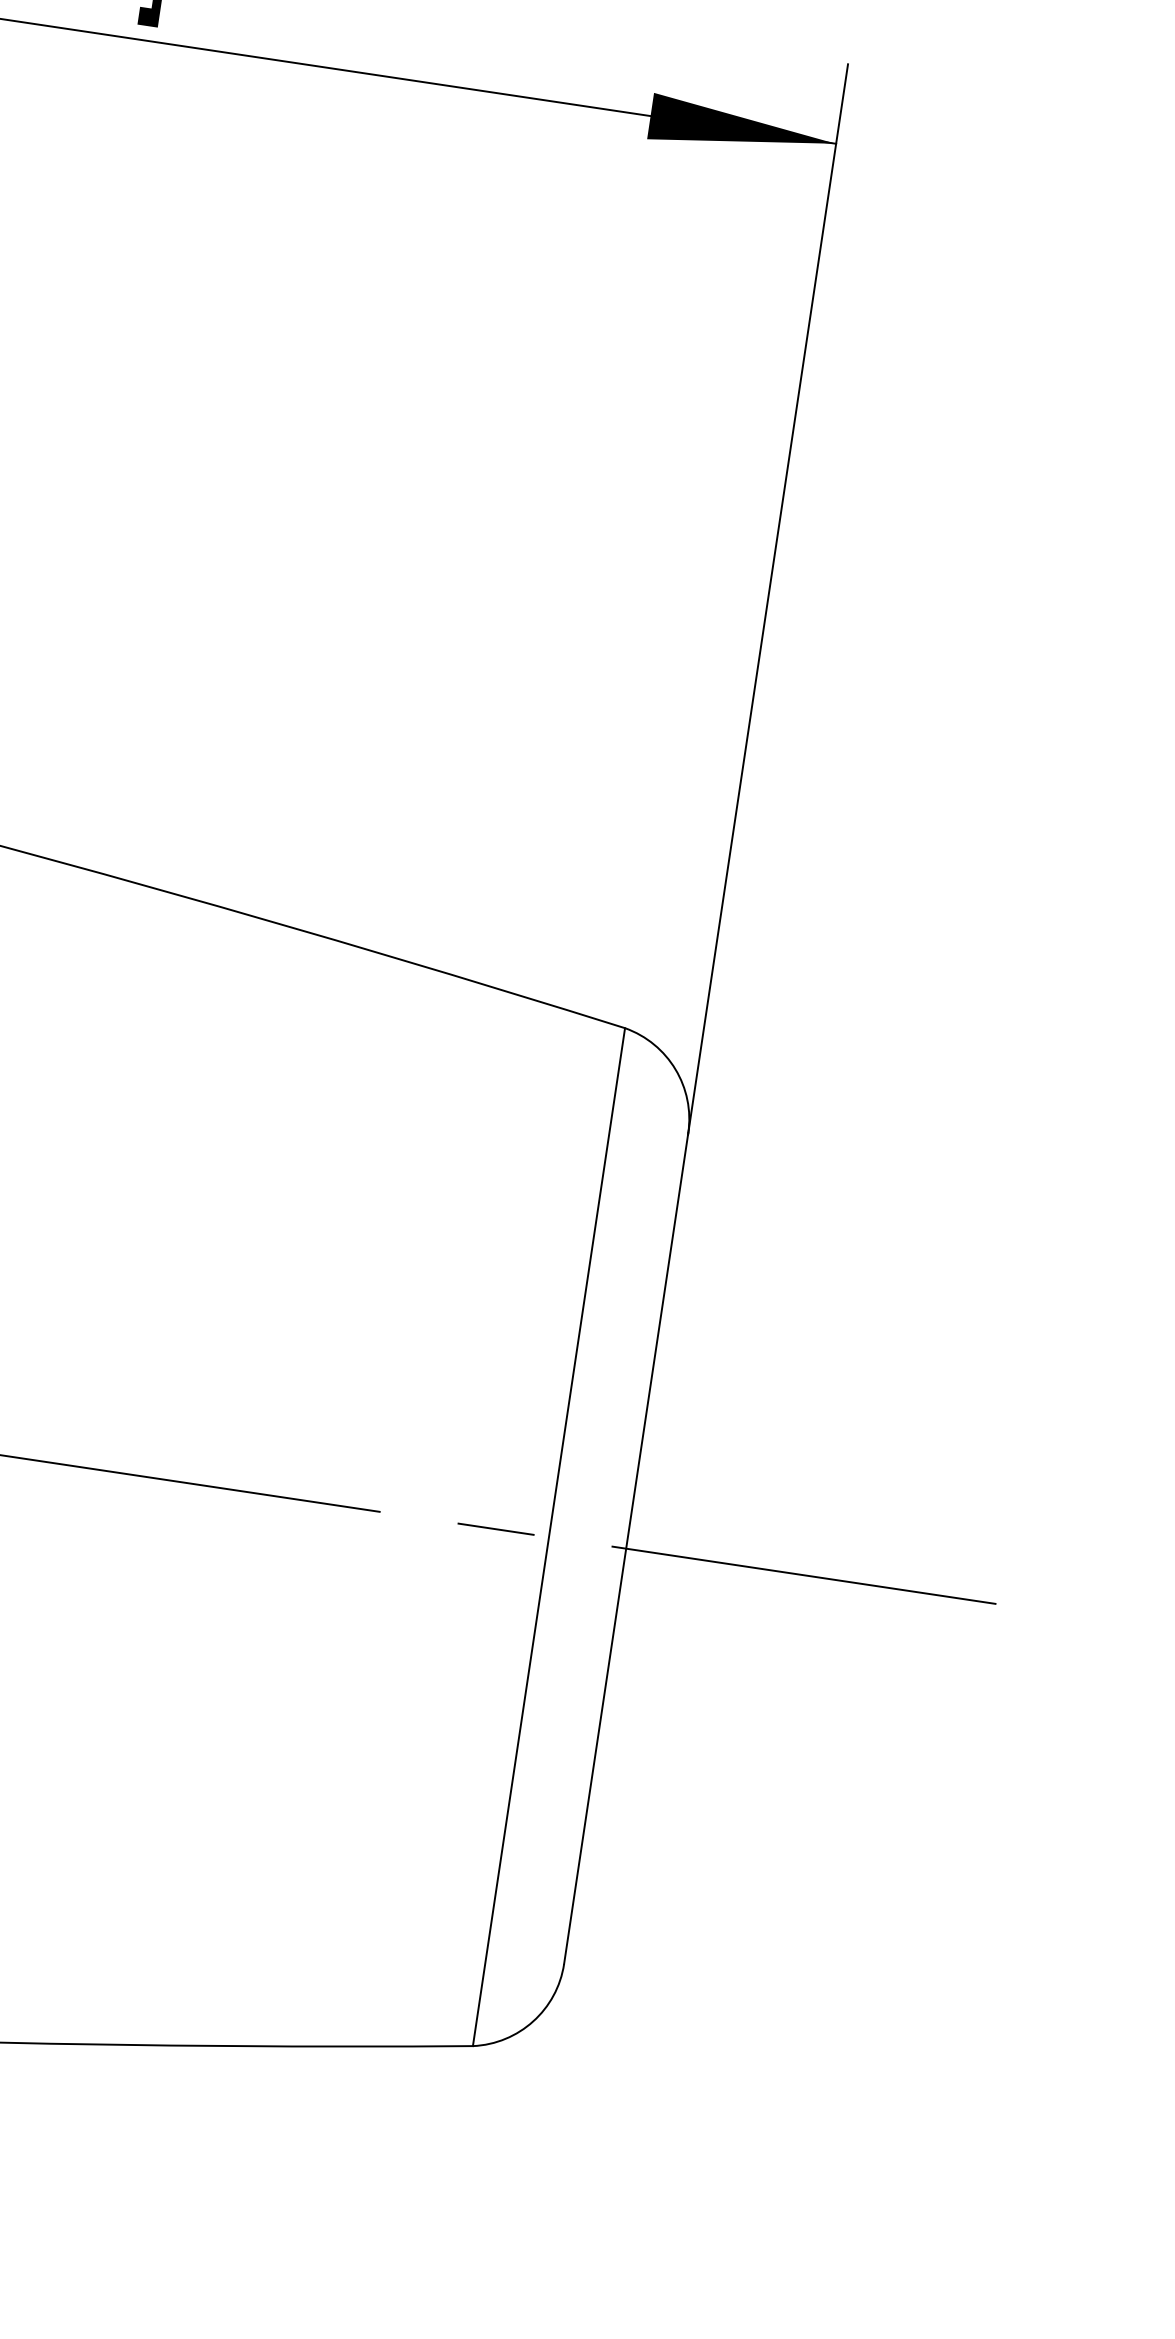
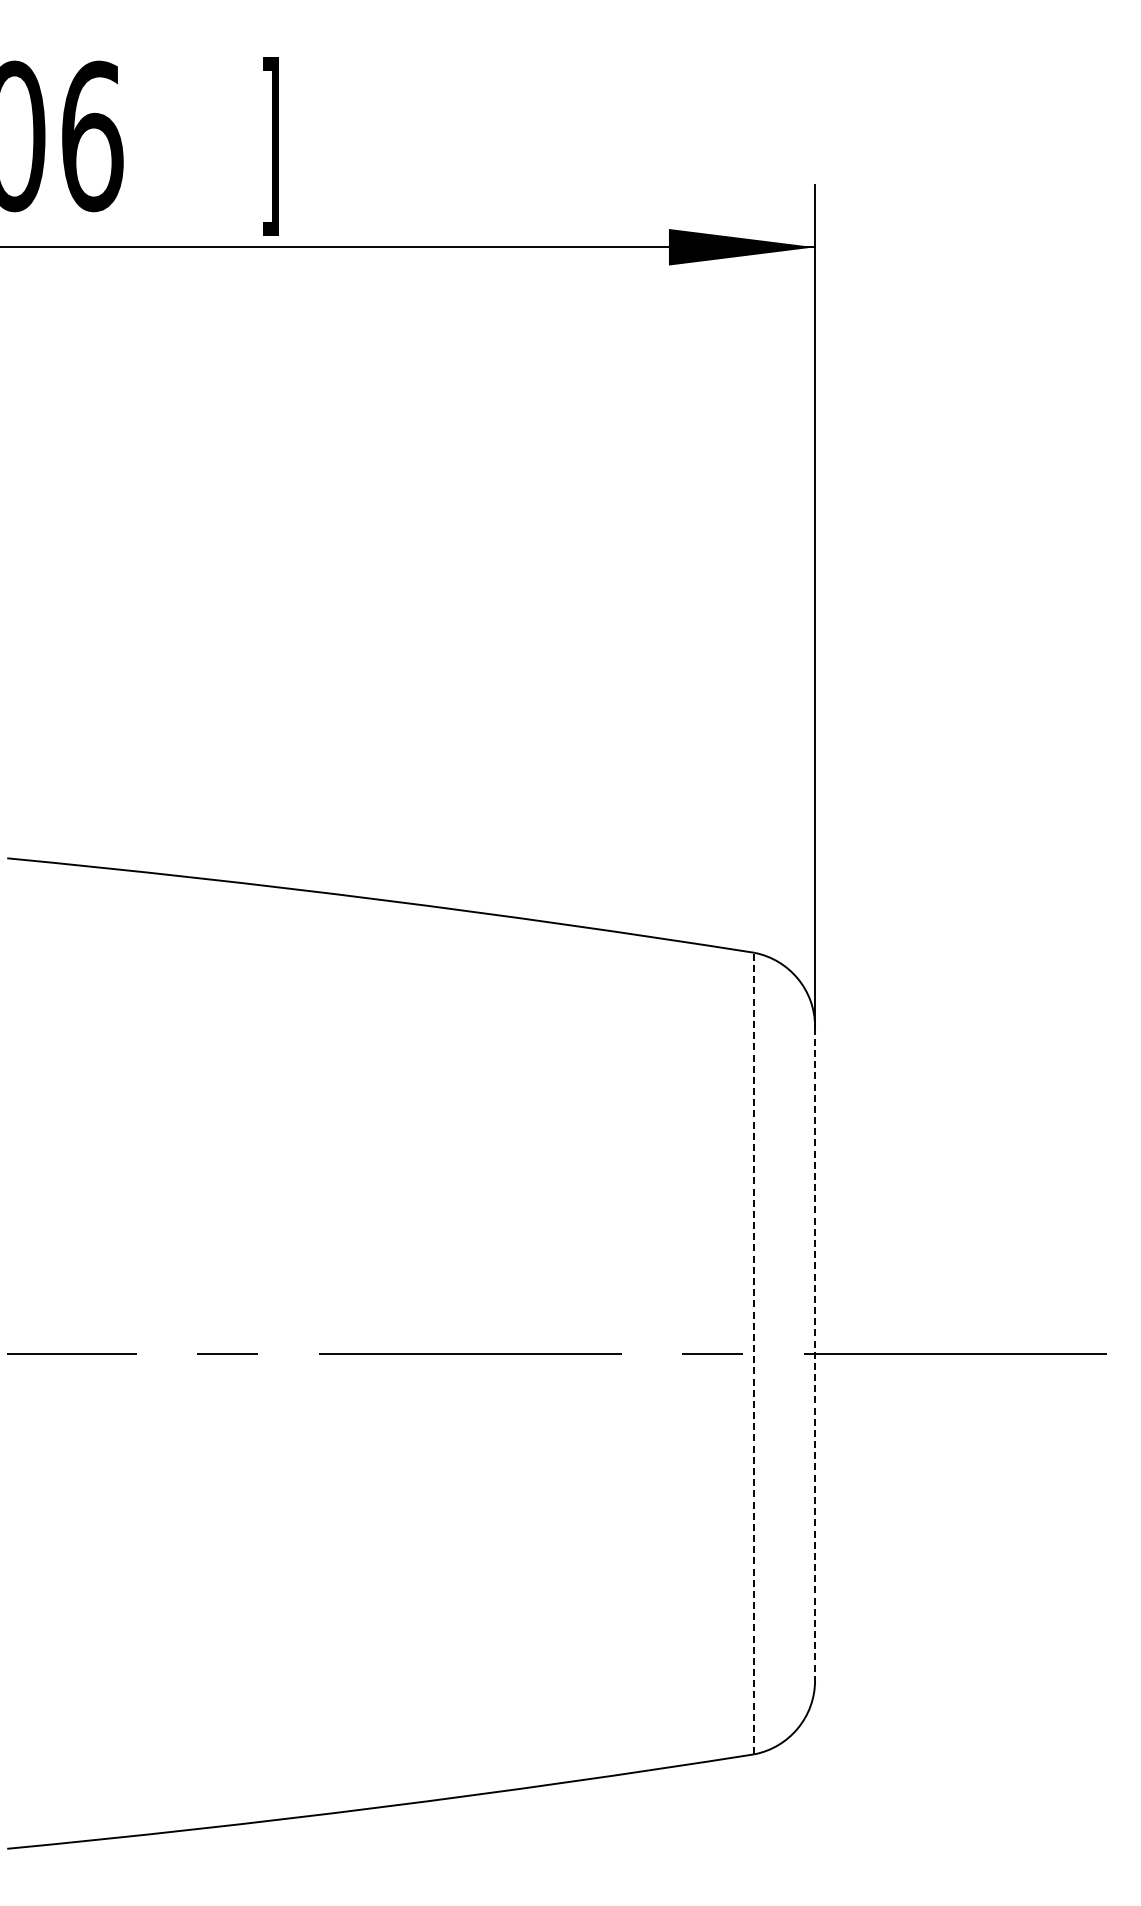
line: (549, 1537) -> (754, 1353), solid -> dashed
line: (626, 1549) -> (815, 1354), solid -> dashed

